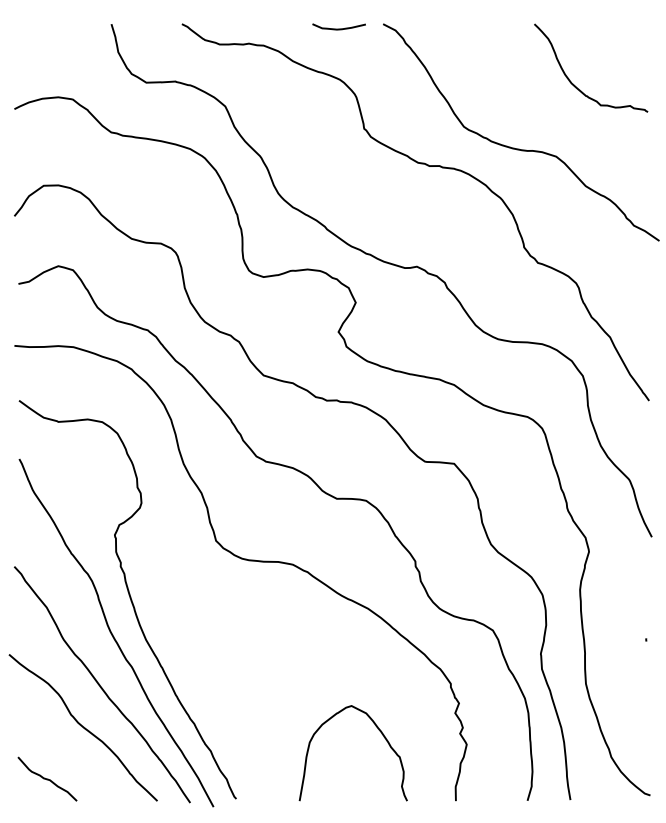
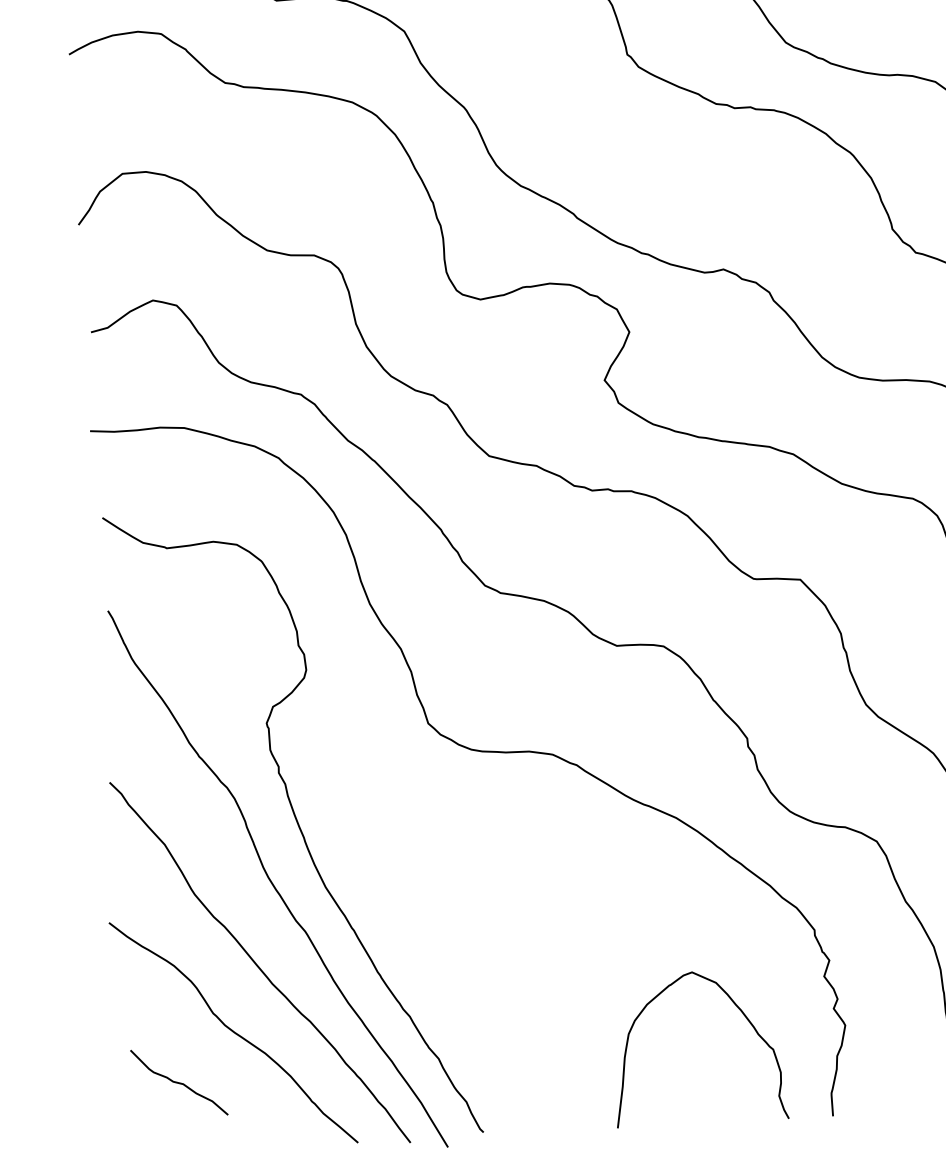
curve: (381, 734) -> (742, 1015), moved
curve: (47, 778) -> (179, 1081), moved

